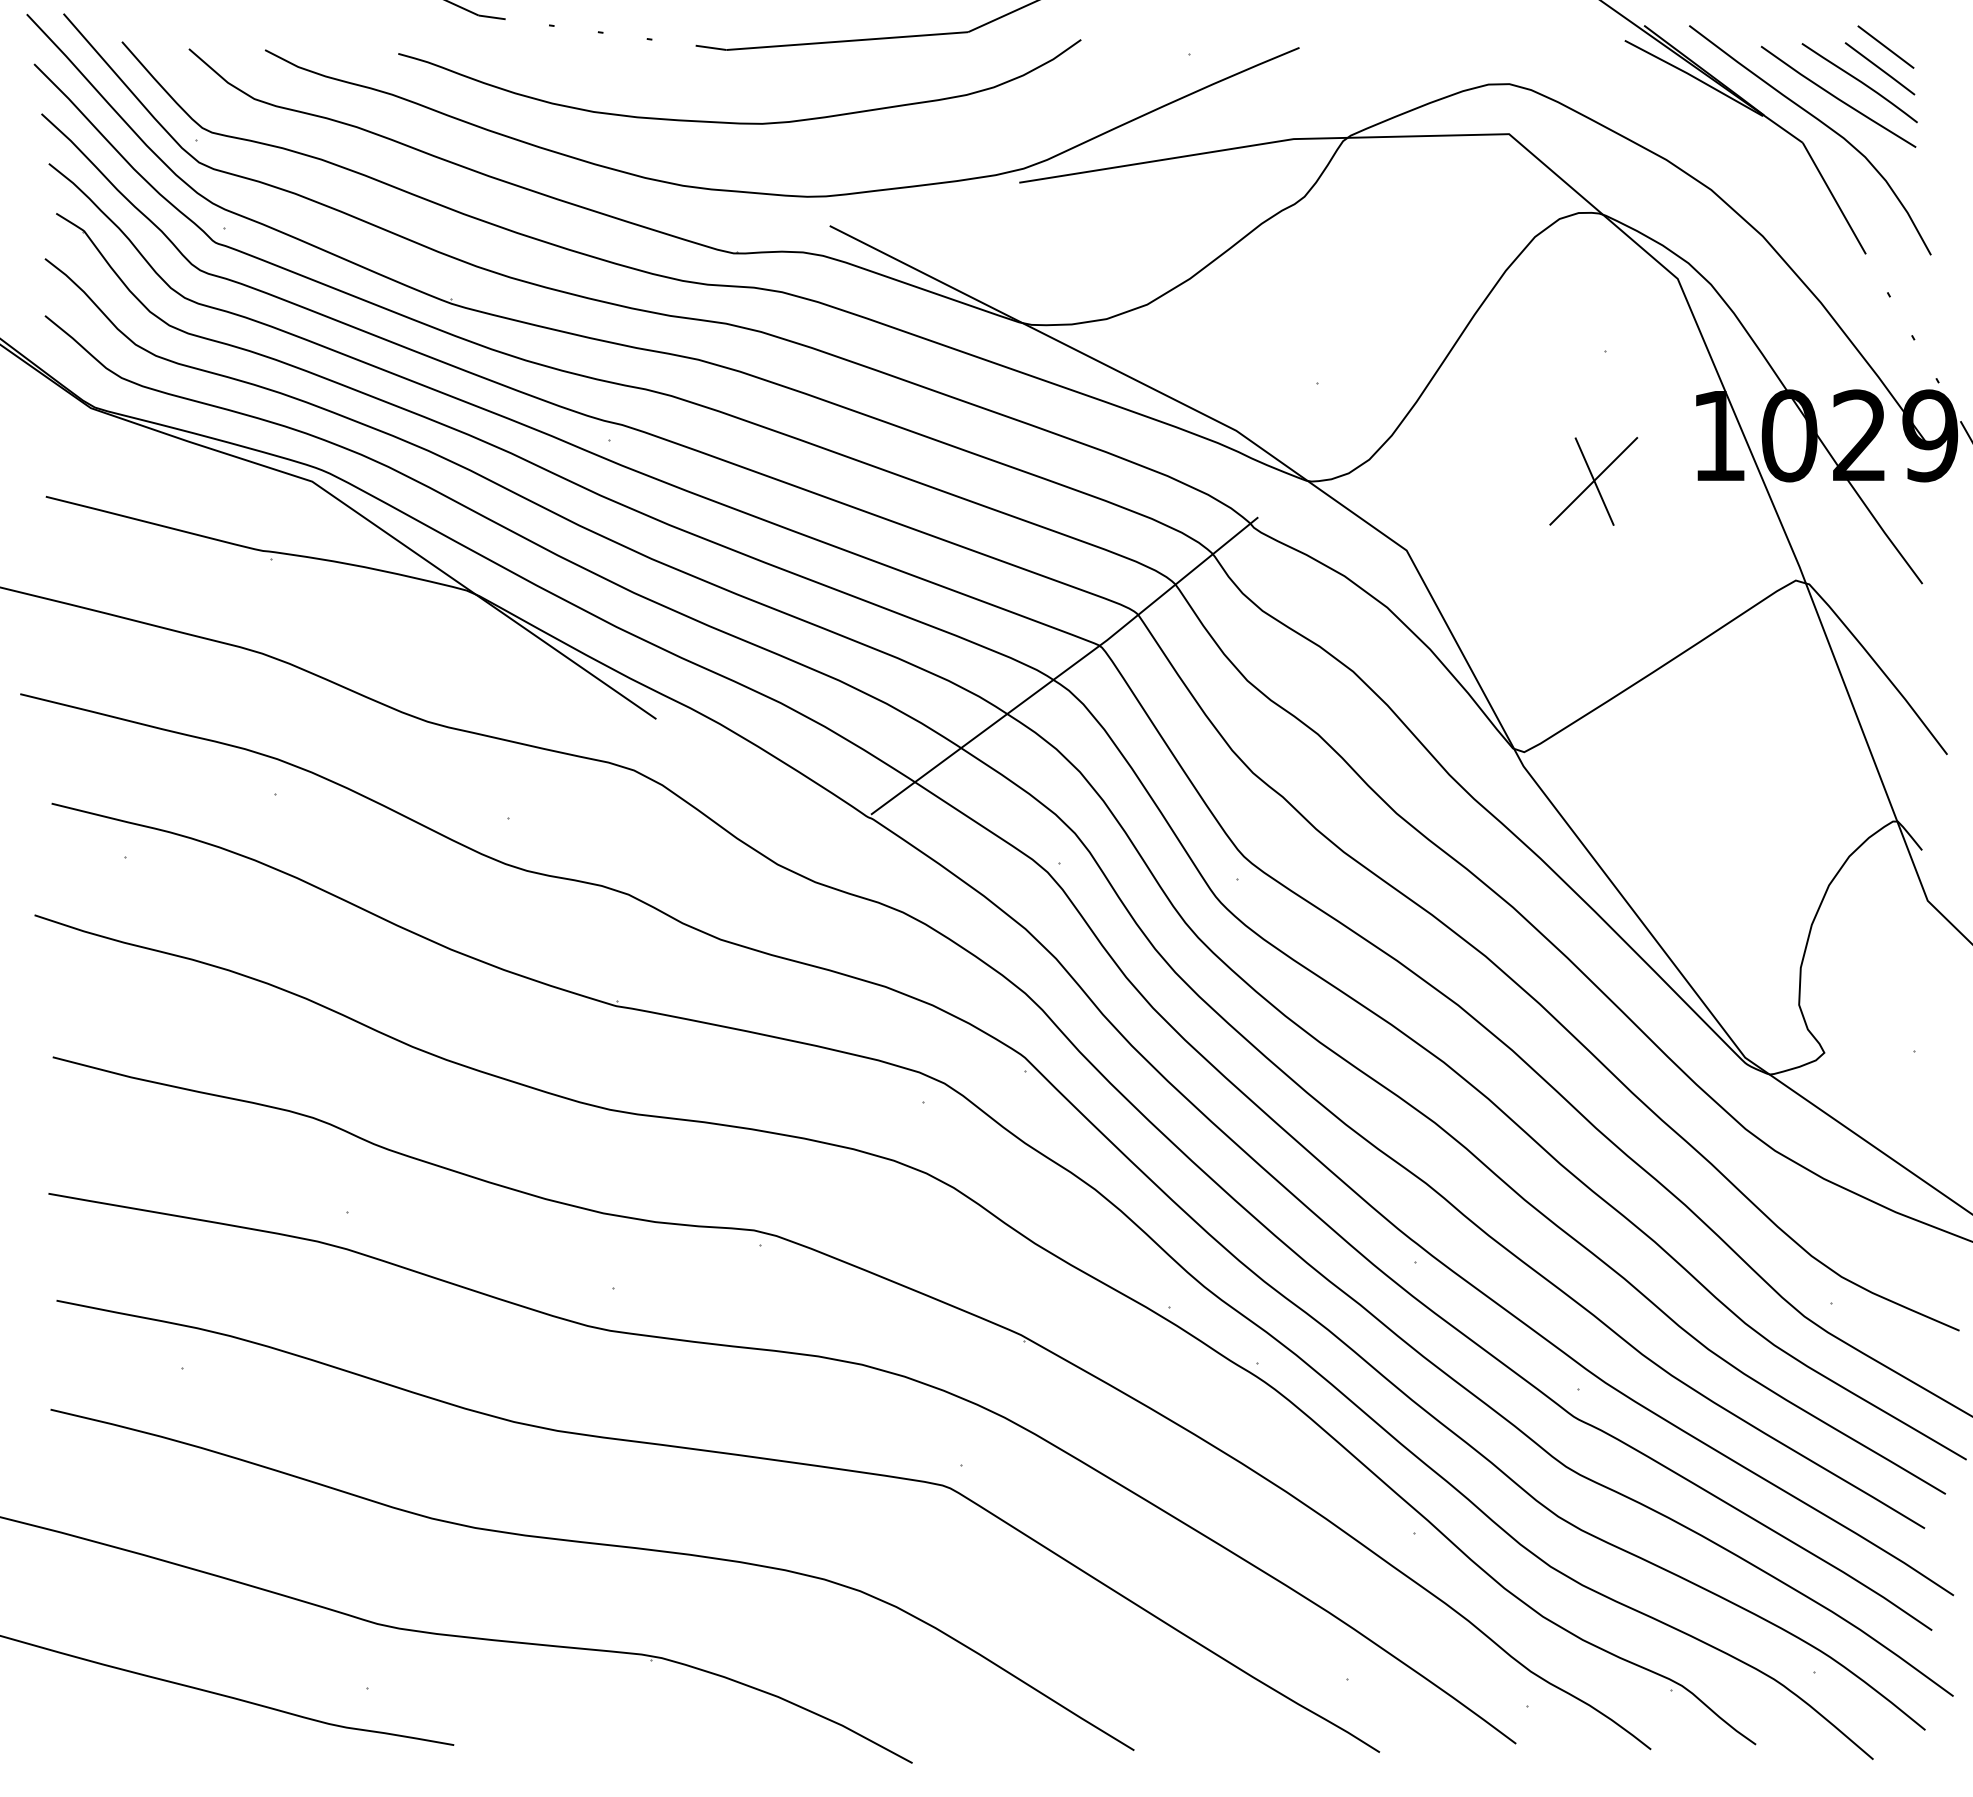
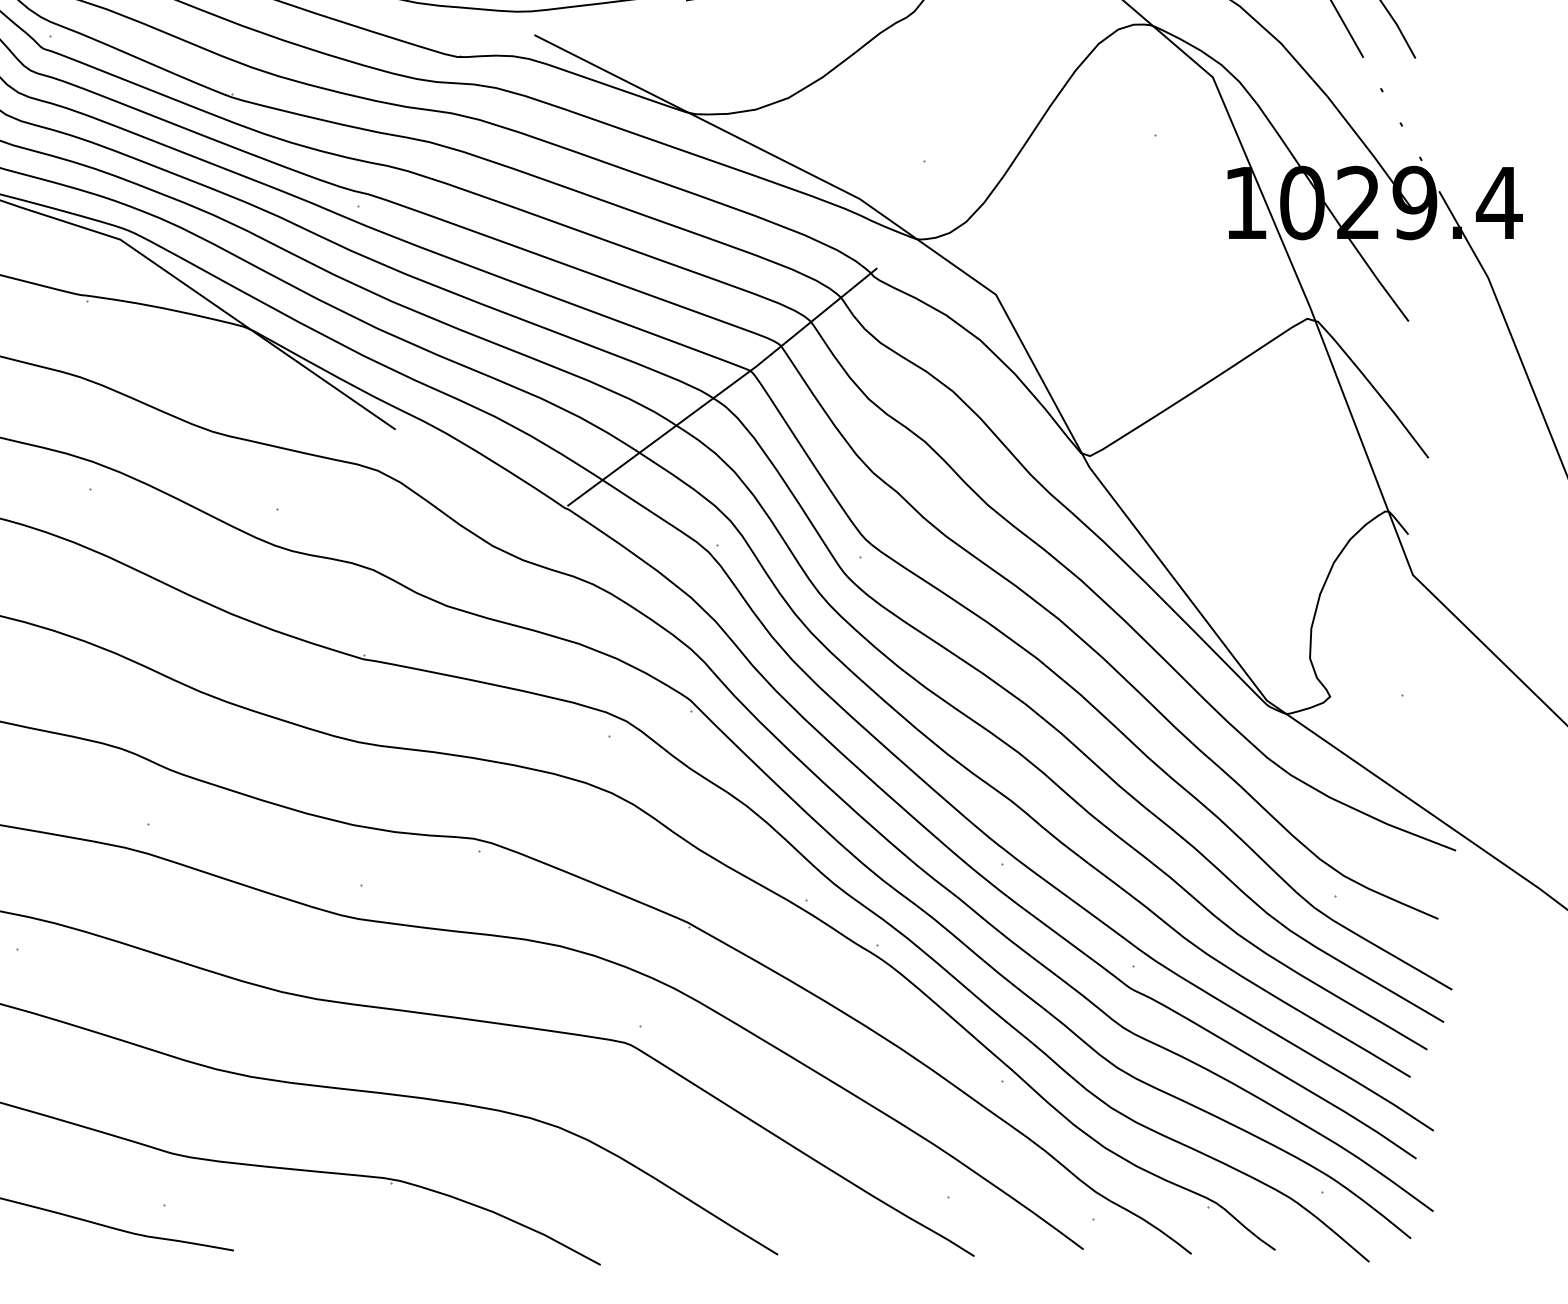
part: (1593, 481) -> (1145, 239), removed

